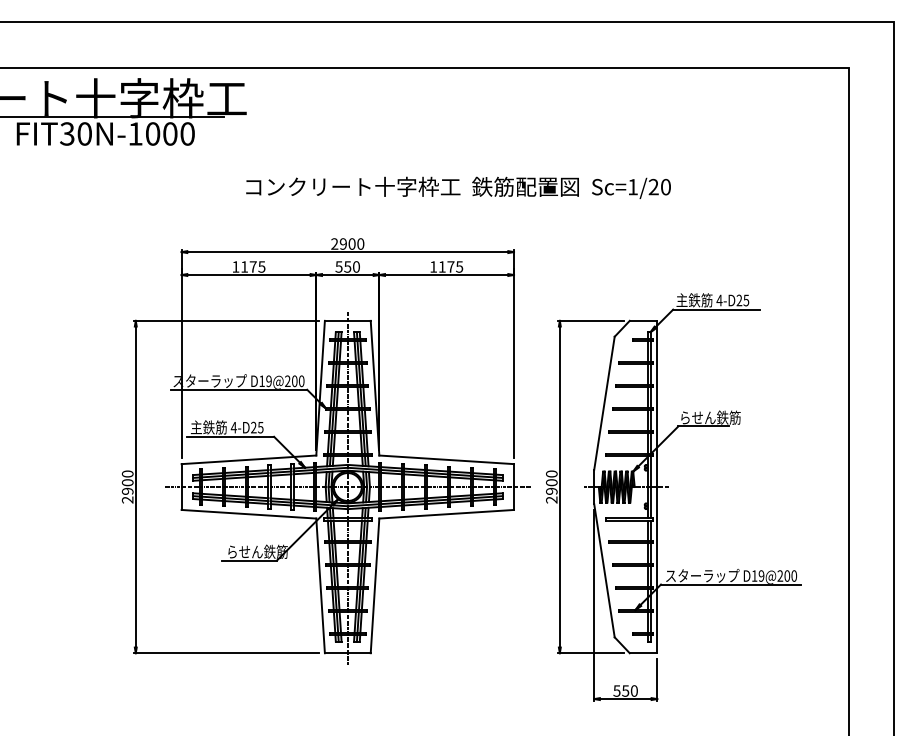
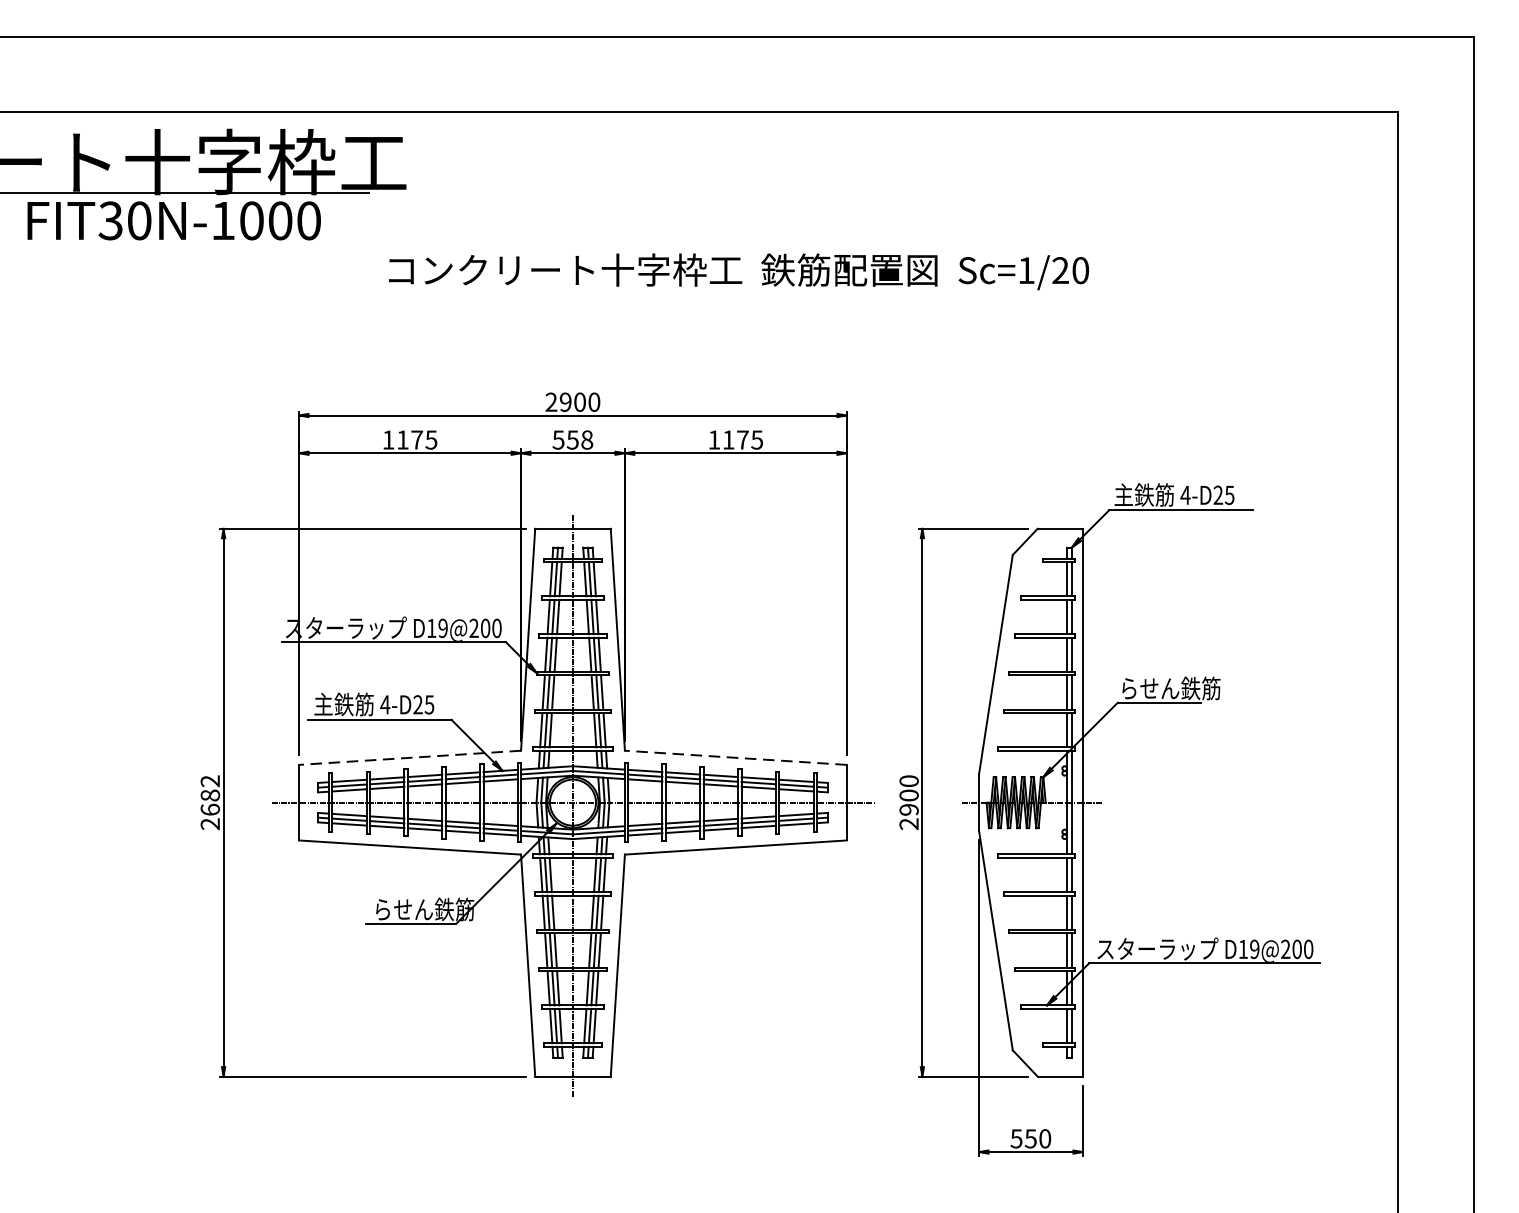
text: (458, 187) -> (738, 271), moved
text: (356, 266) -> (587, 439), 550 -> 558
line: (248, 459) -> (409, 757), solid -> dashed
line: (446, 459) -> (735, 757), solid -> dashed
text: (127, 482) -> (209, 795), 2900 -> 2682

